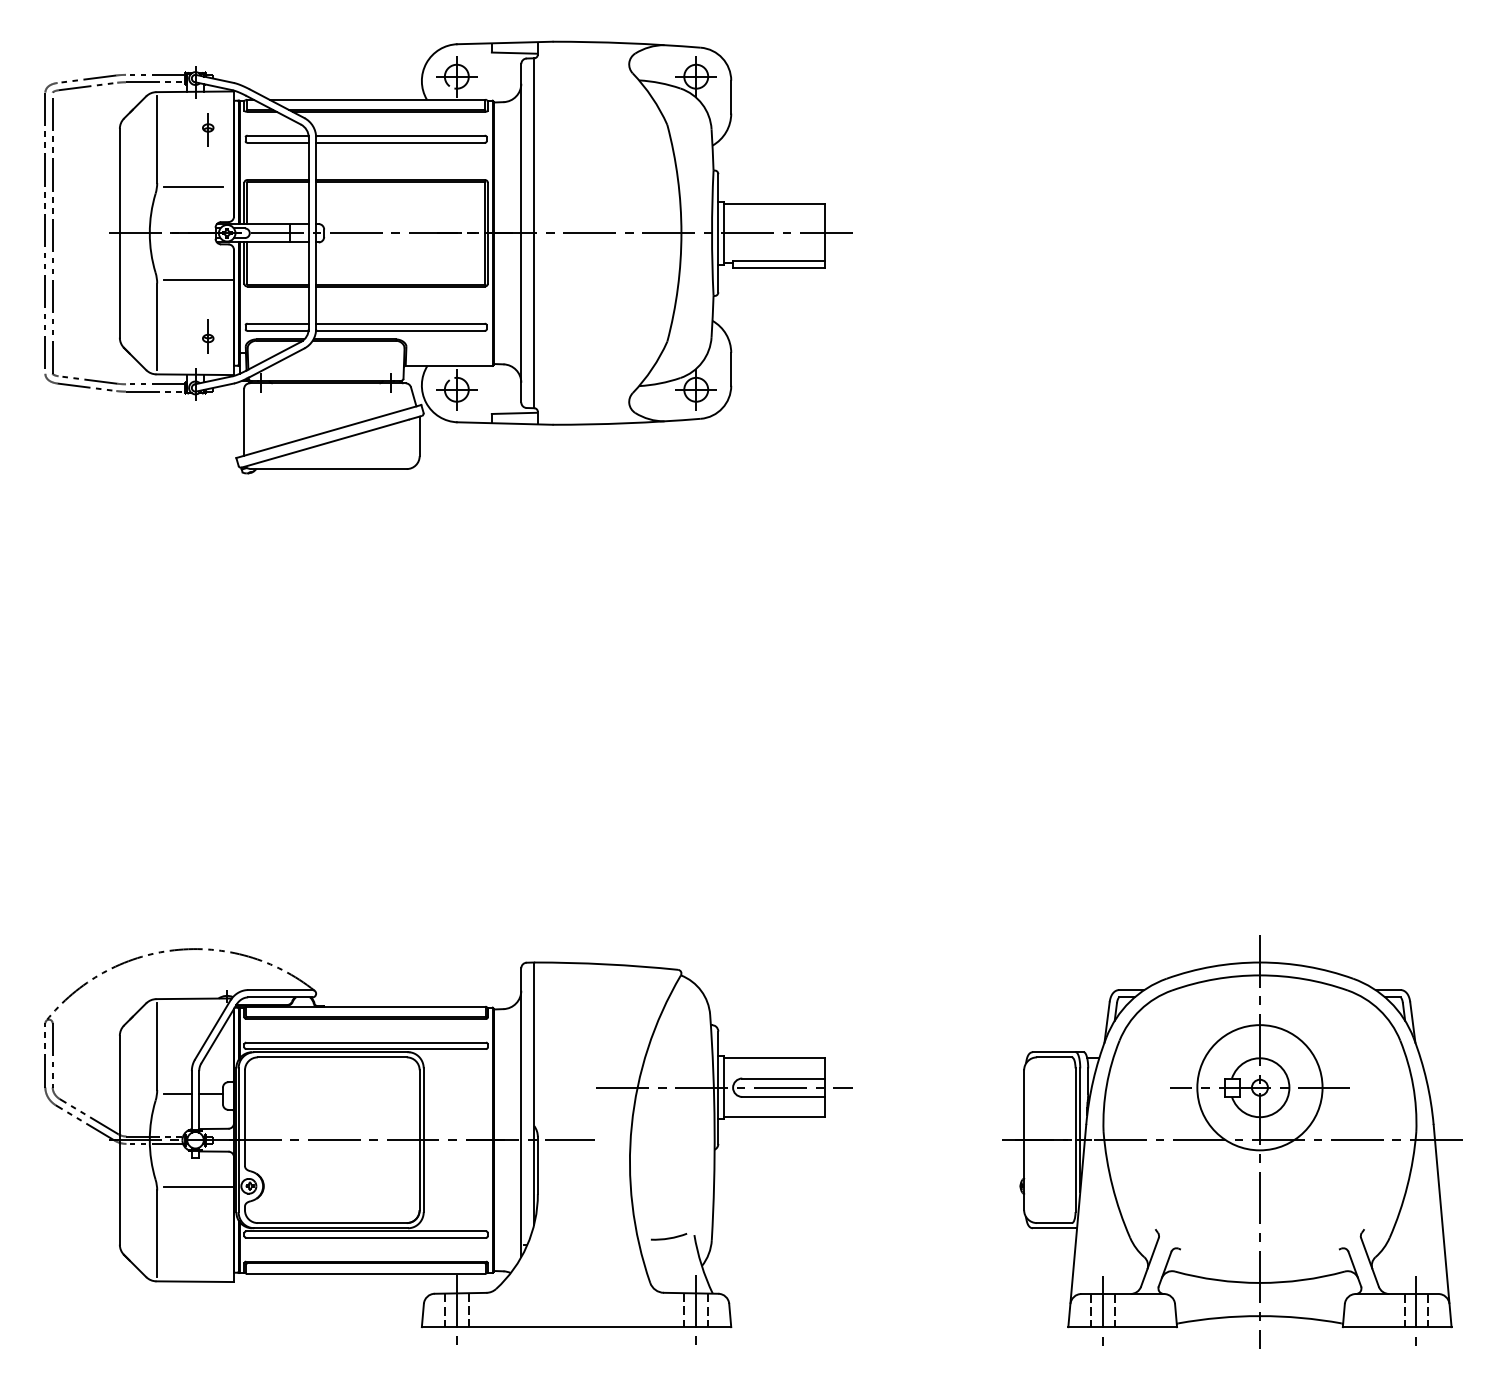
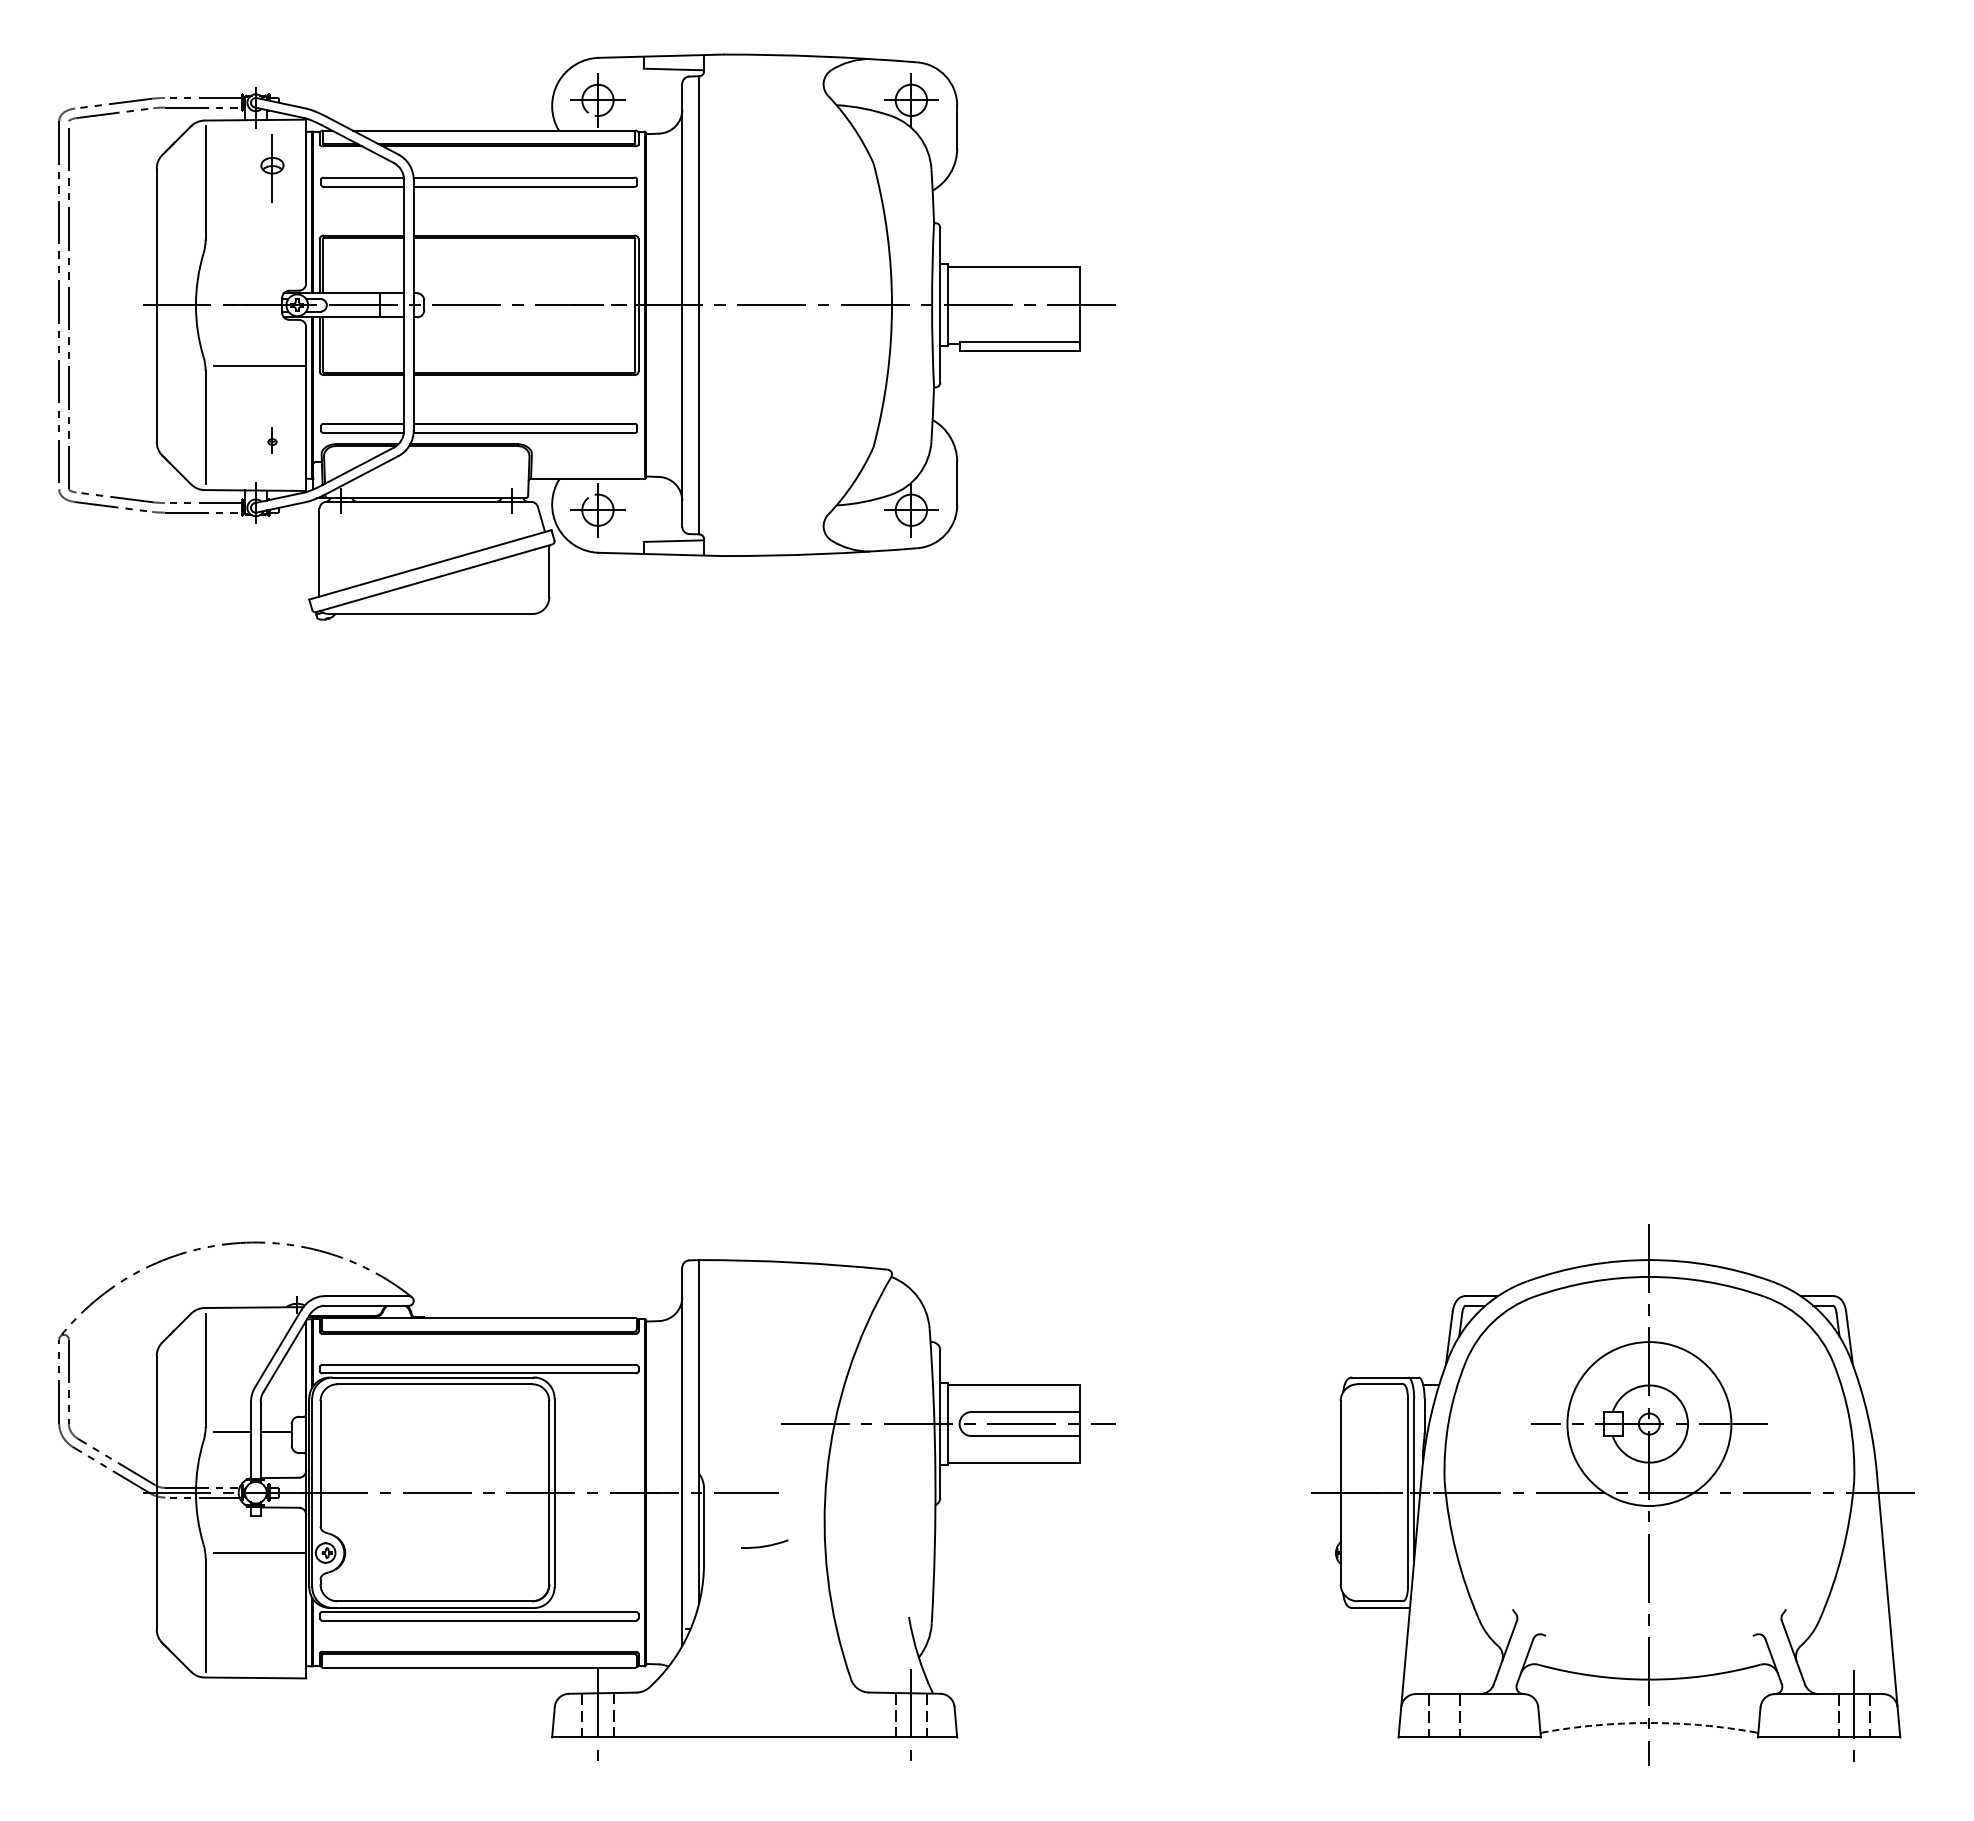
part: (208, 130) -> (272, 170), size x1.6
line: (192, 186) -> (252, 244), removed
part: (208, 336) -> (272, 440), size x0.6
arc: (668, 1237) -> (764, 1545), moved
line: (1103, 1310) -> (1444, 1715), removed
arc: (1260, 1316) -> (1649, 1723), solid -> dashed

